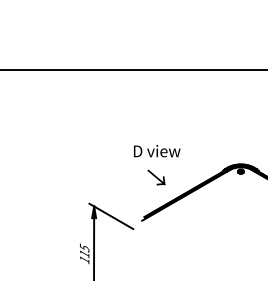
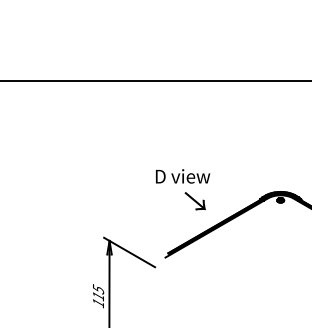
text: (155, 177) -> (194, 201), moved

